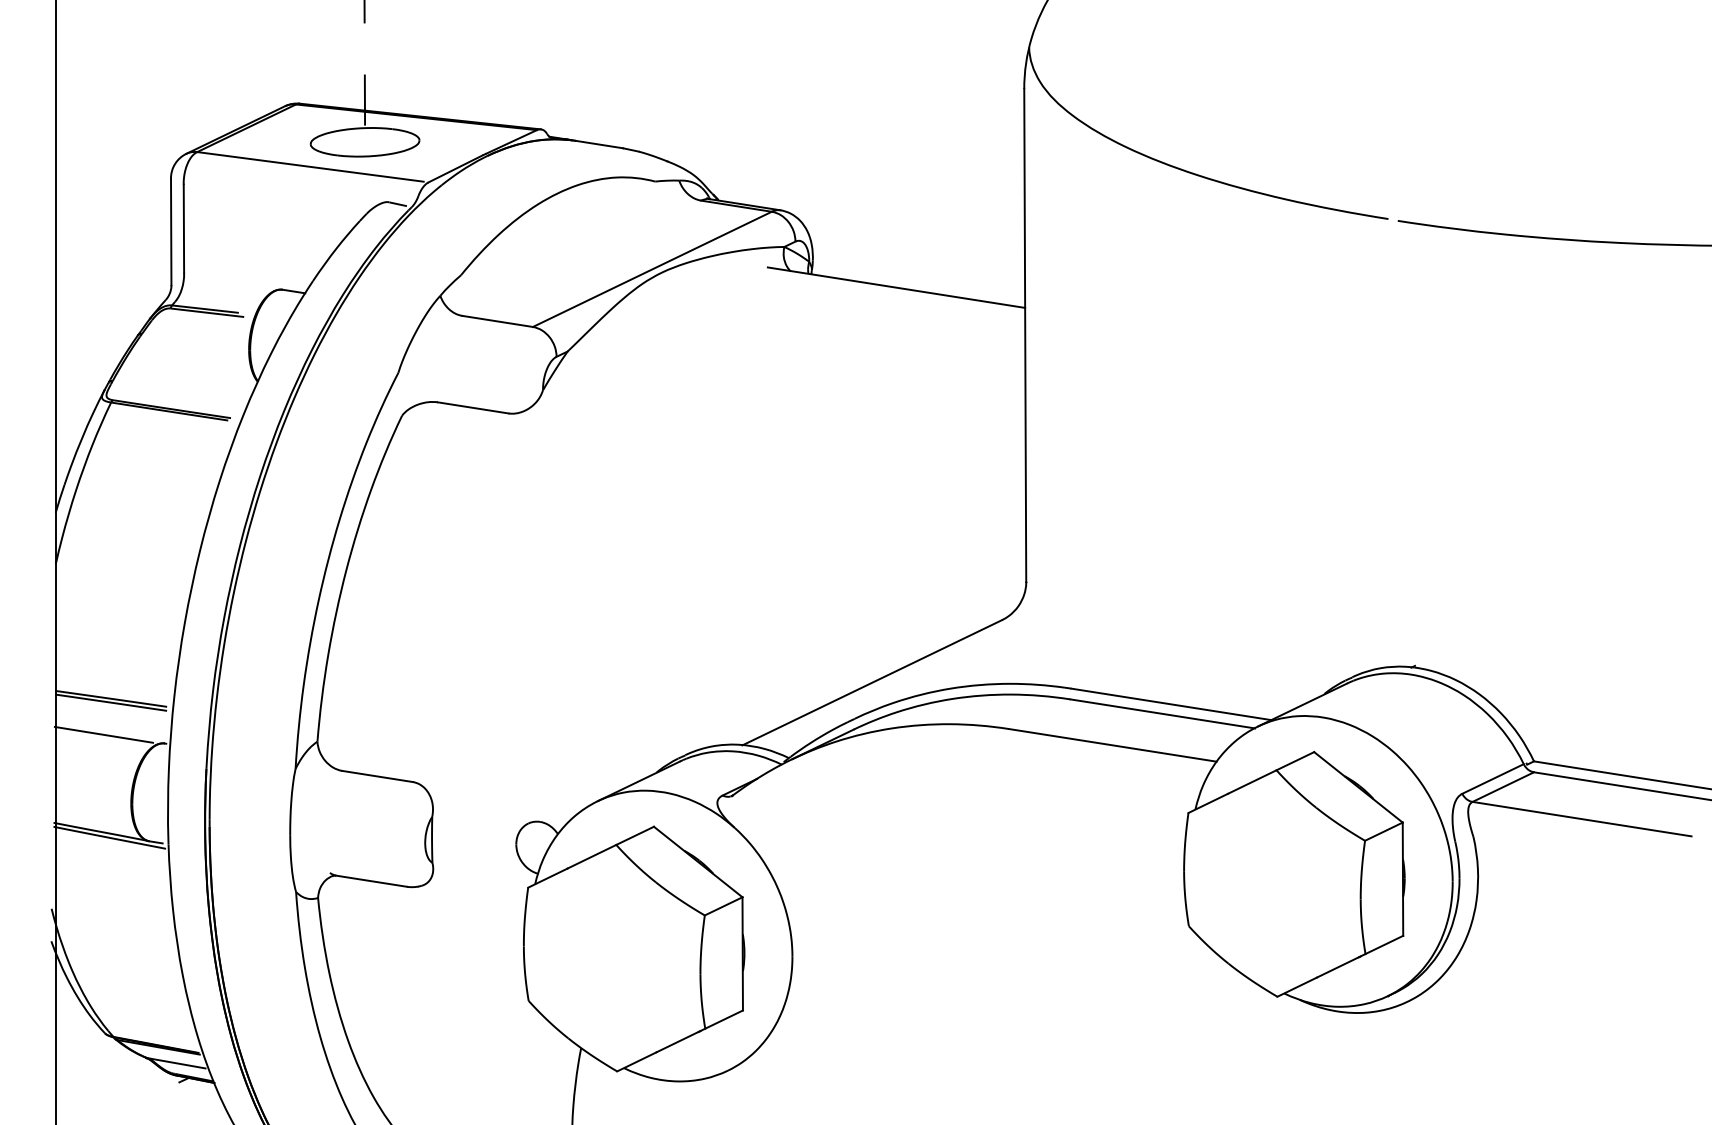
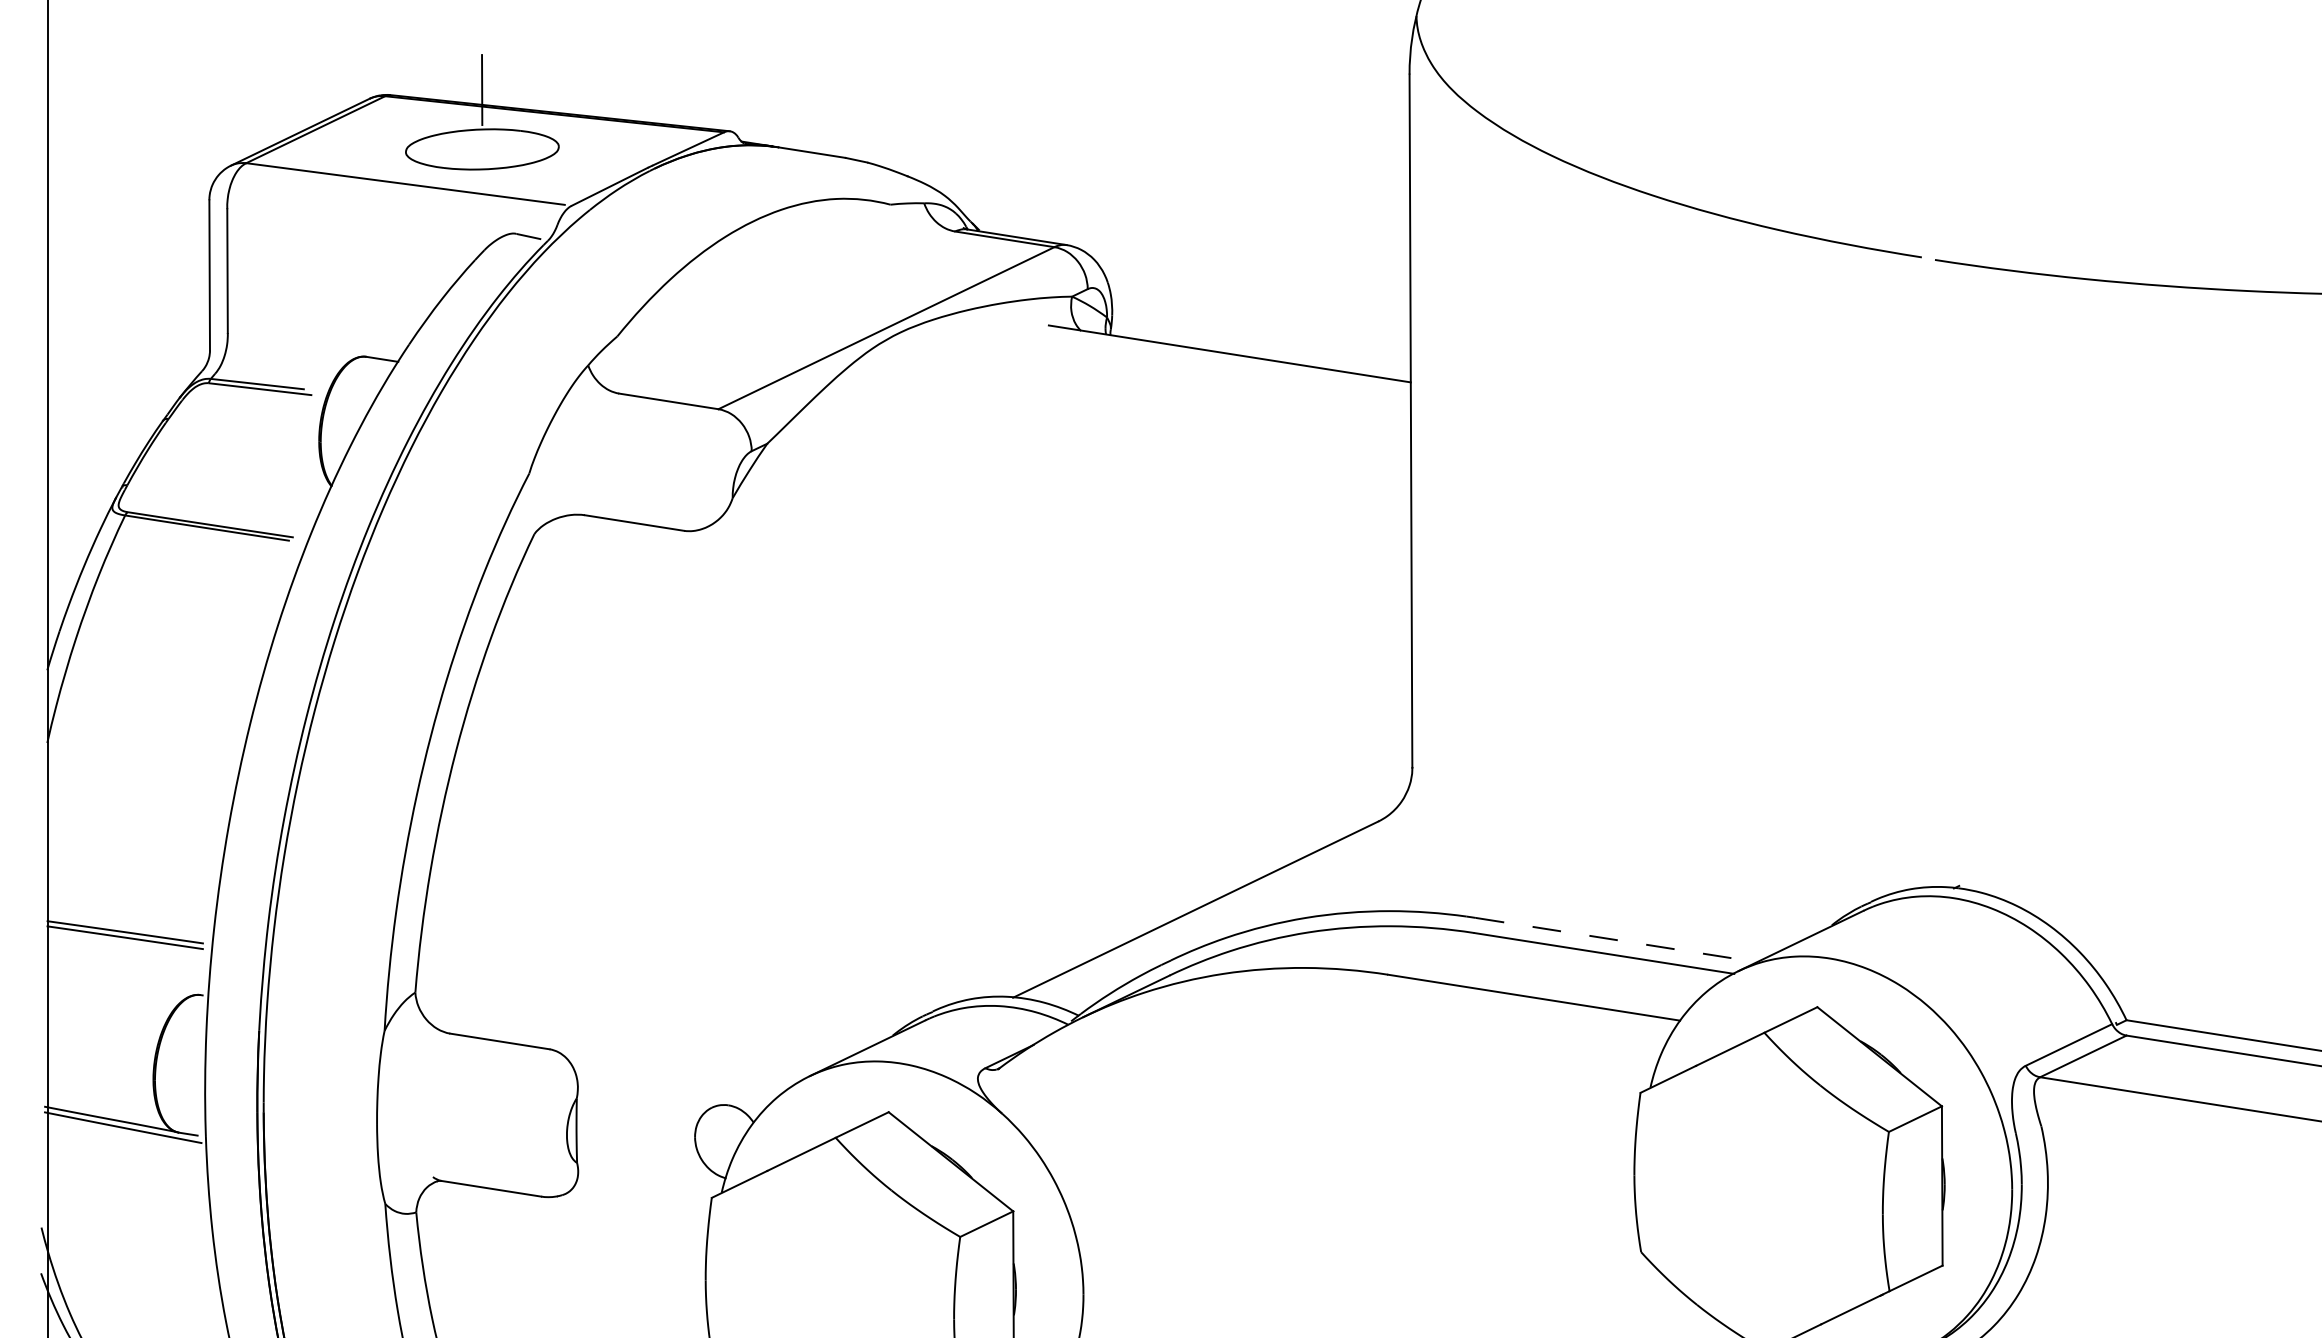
line: (1171, 704) -> (1616, 940), solid -> dashed
line: (103, 734) -> (114, 982), removed

